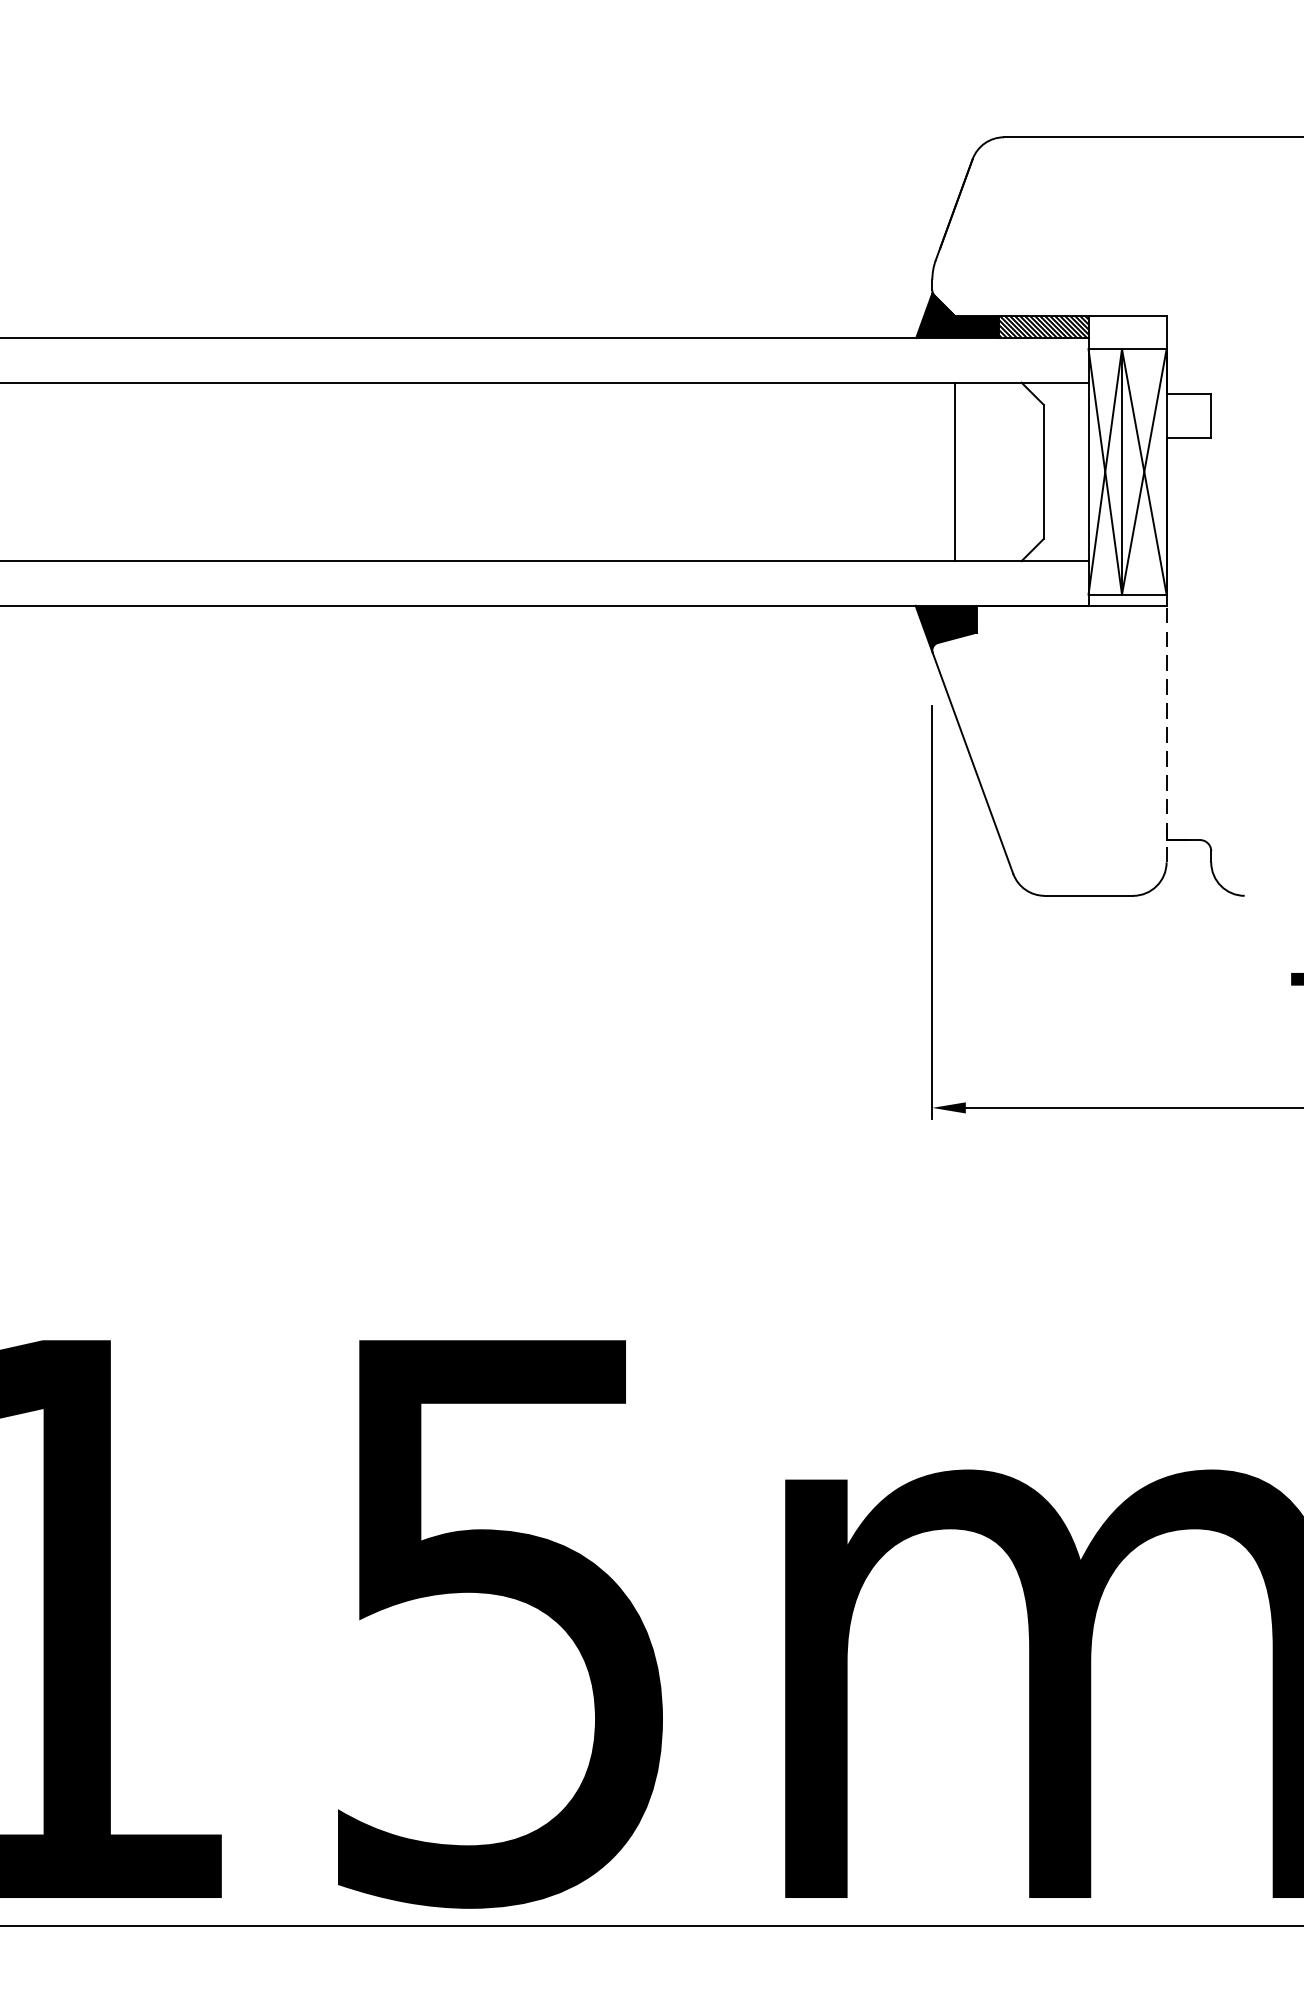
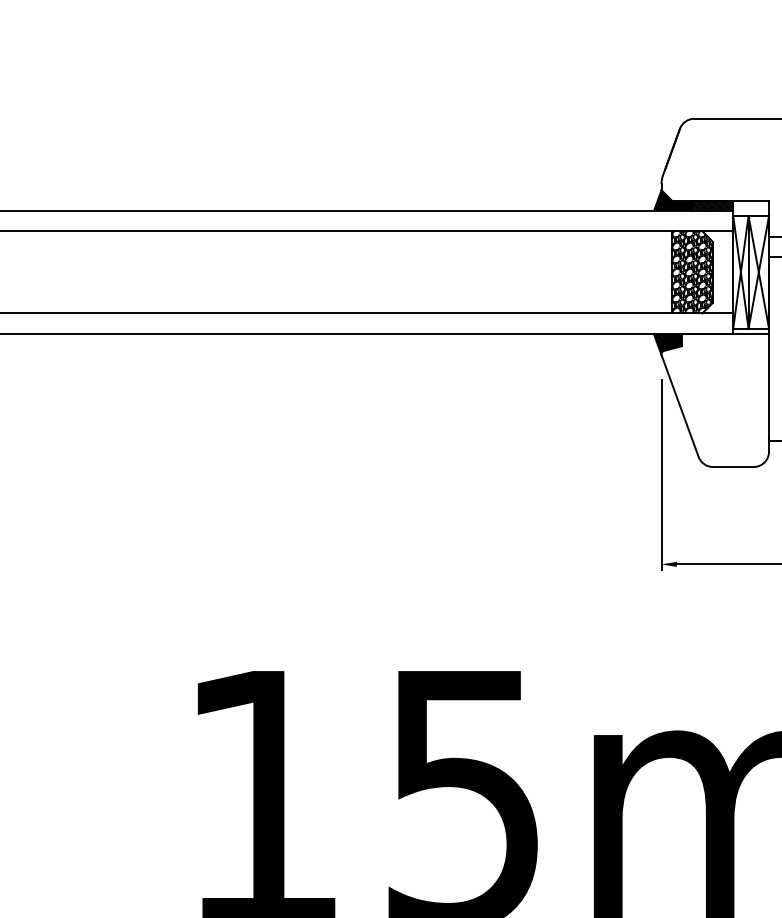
hatch: (997, 472) -> (691, 272), added
line: (1167, 733) -> (769, 392), dashed -> solid

